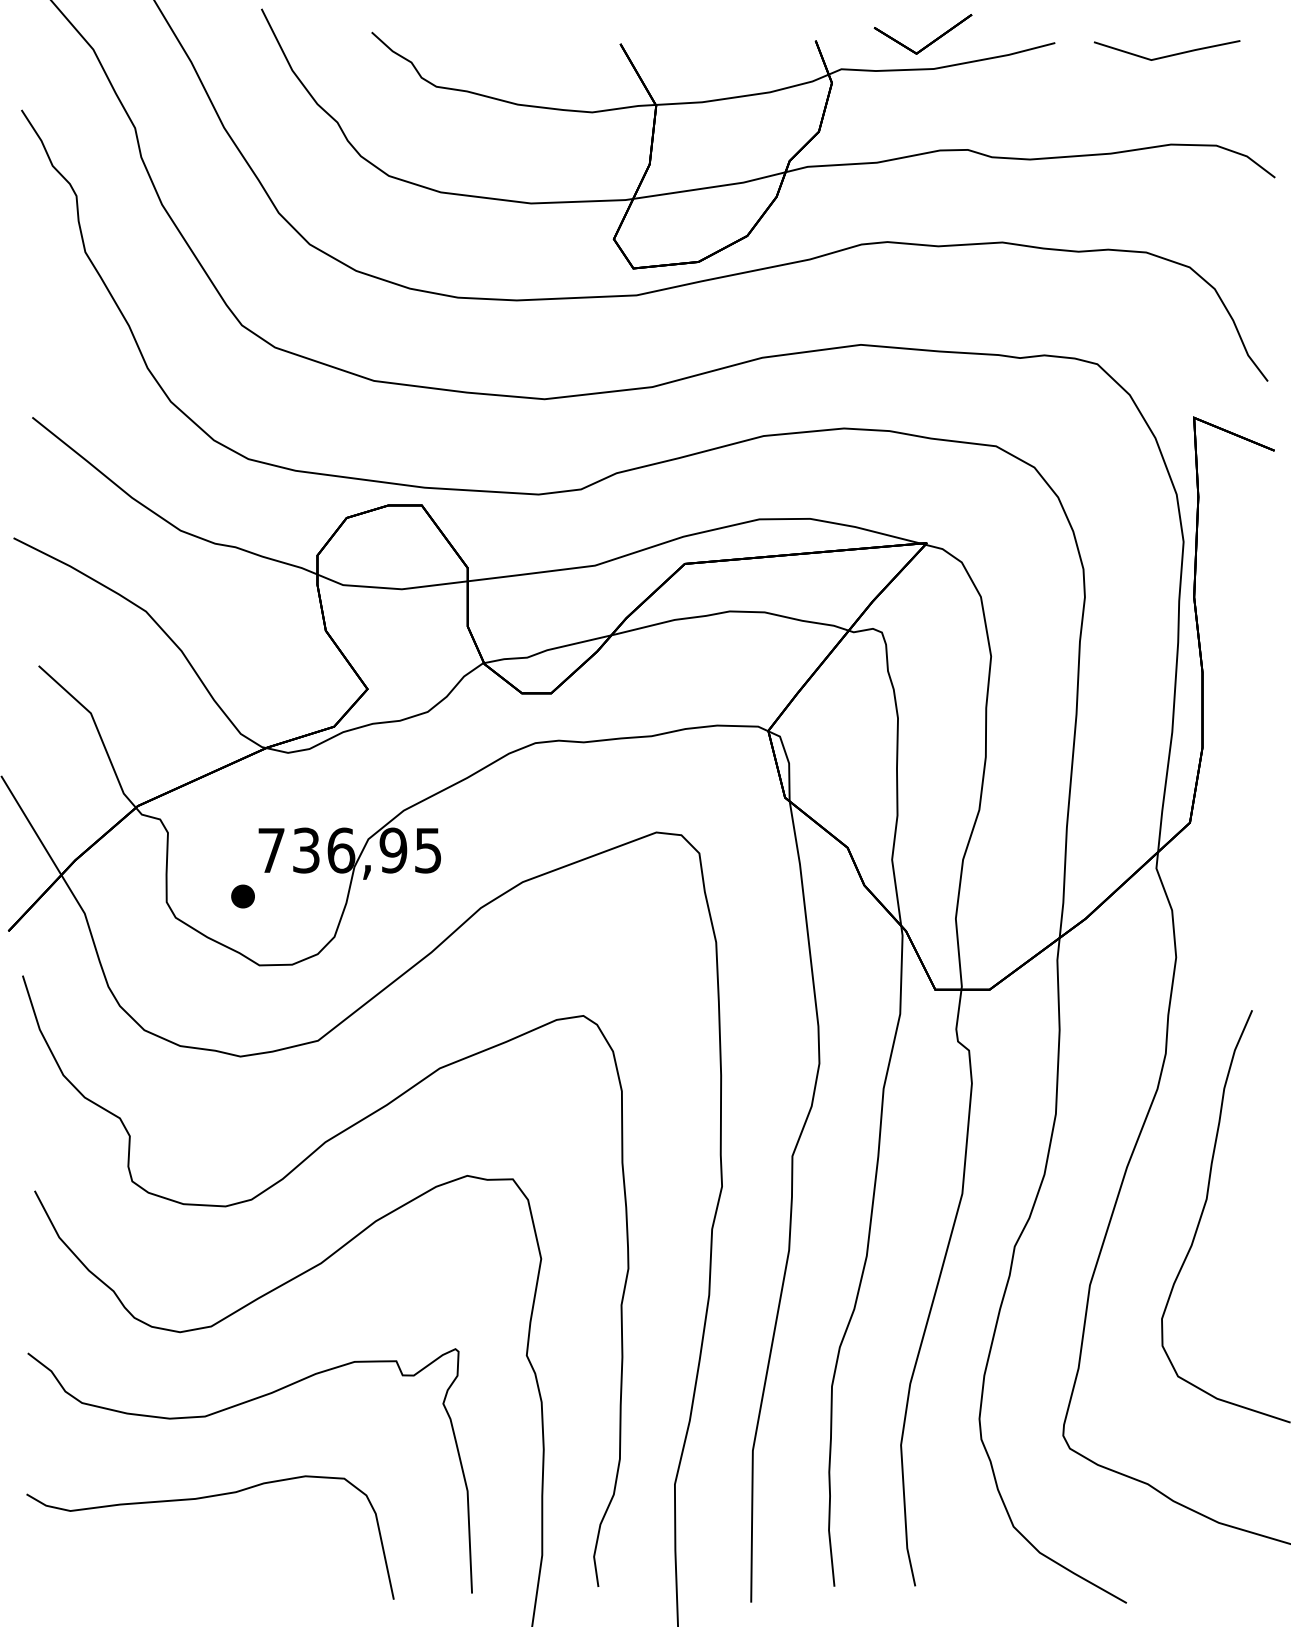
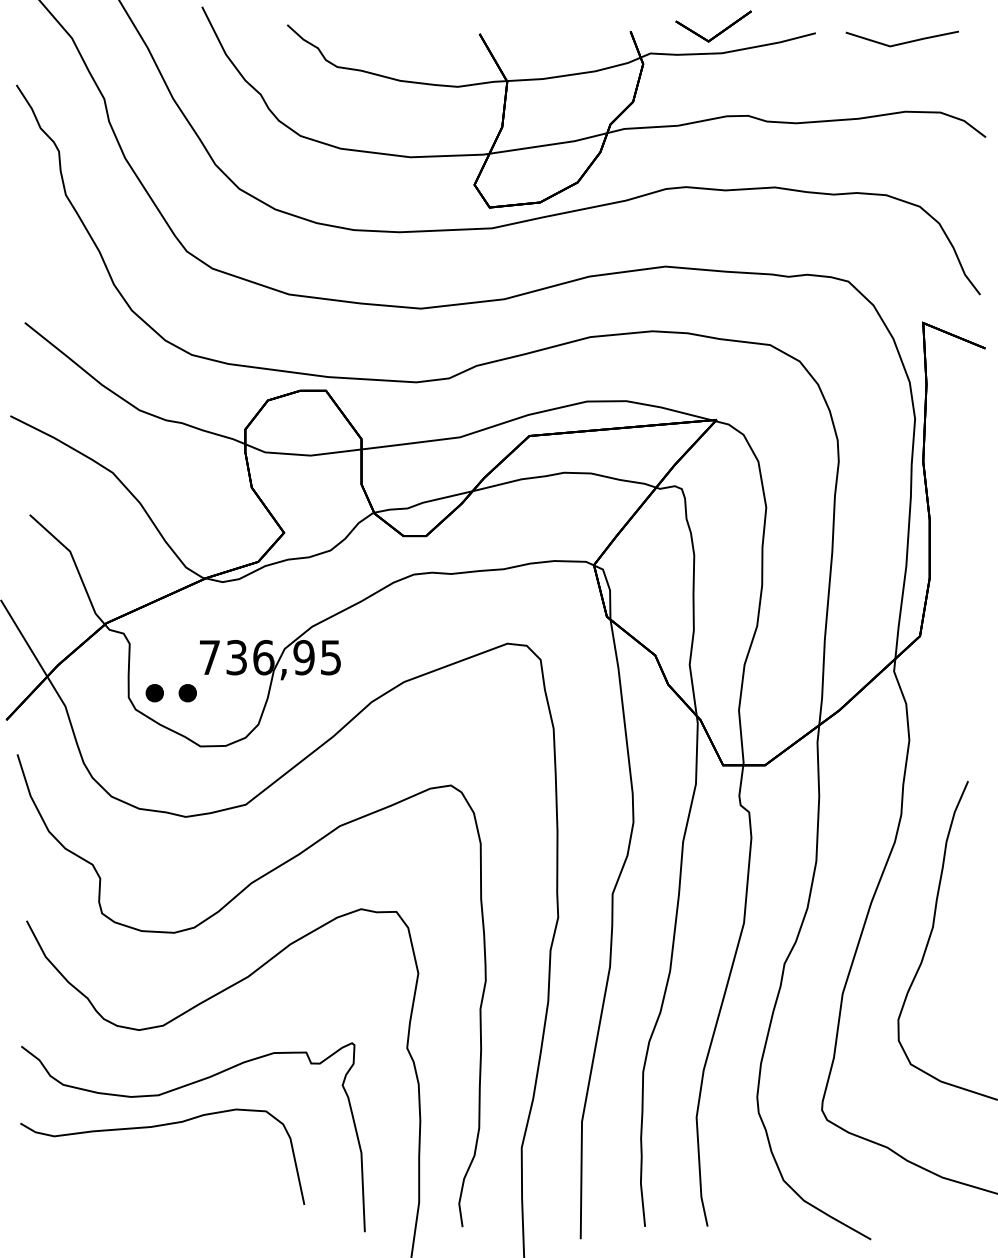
part: (199, 896) -> (154, 693), added
part: (201, 1499) -> (155, 1127), moved

